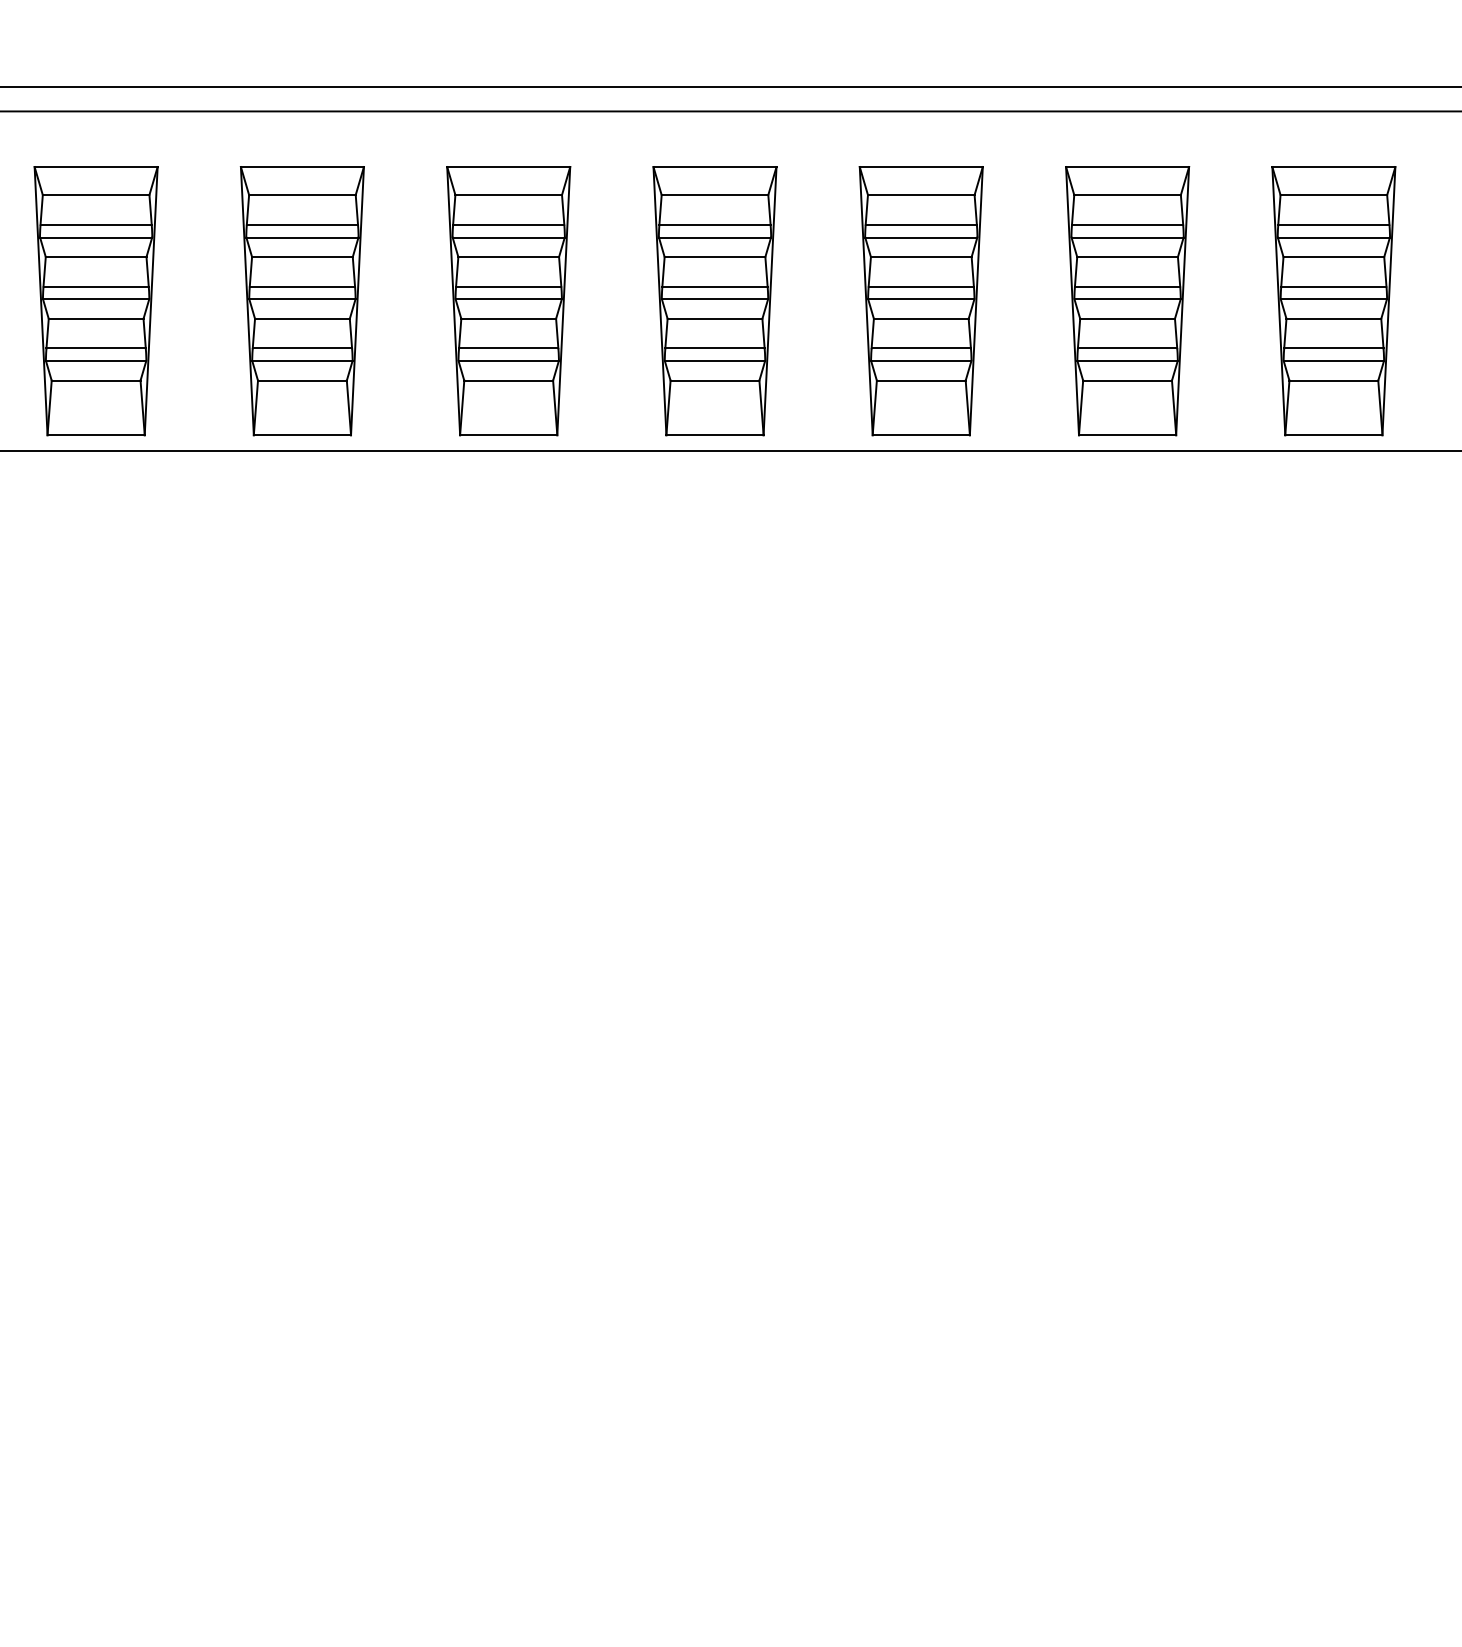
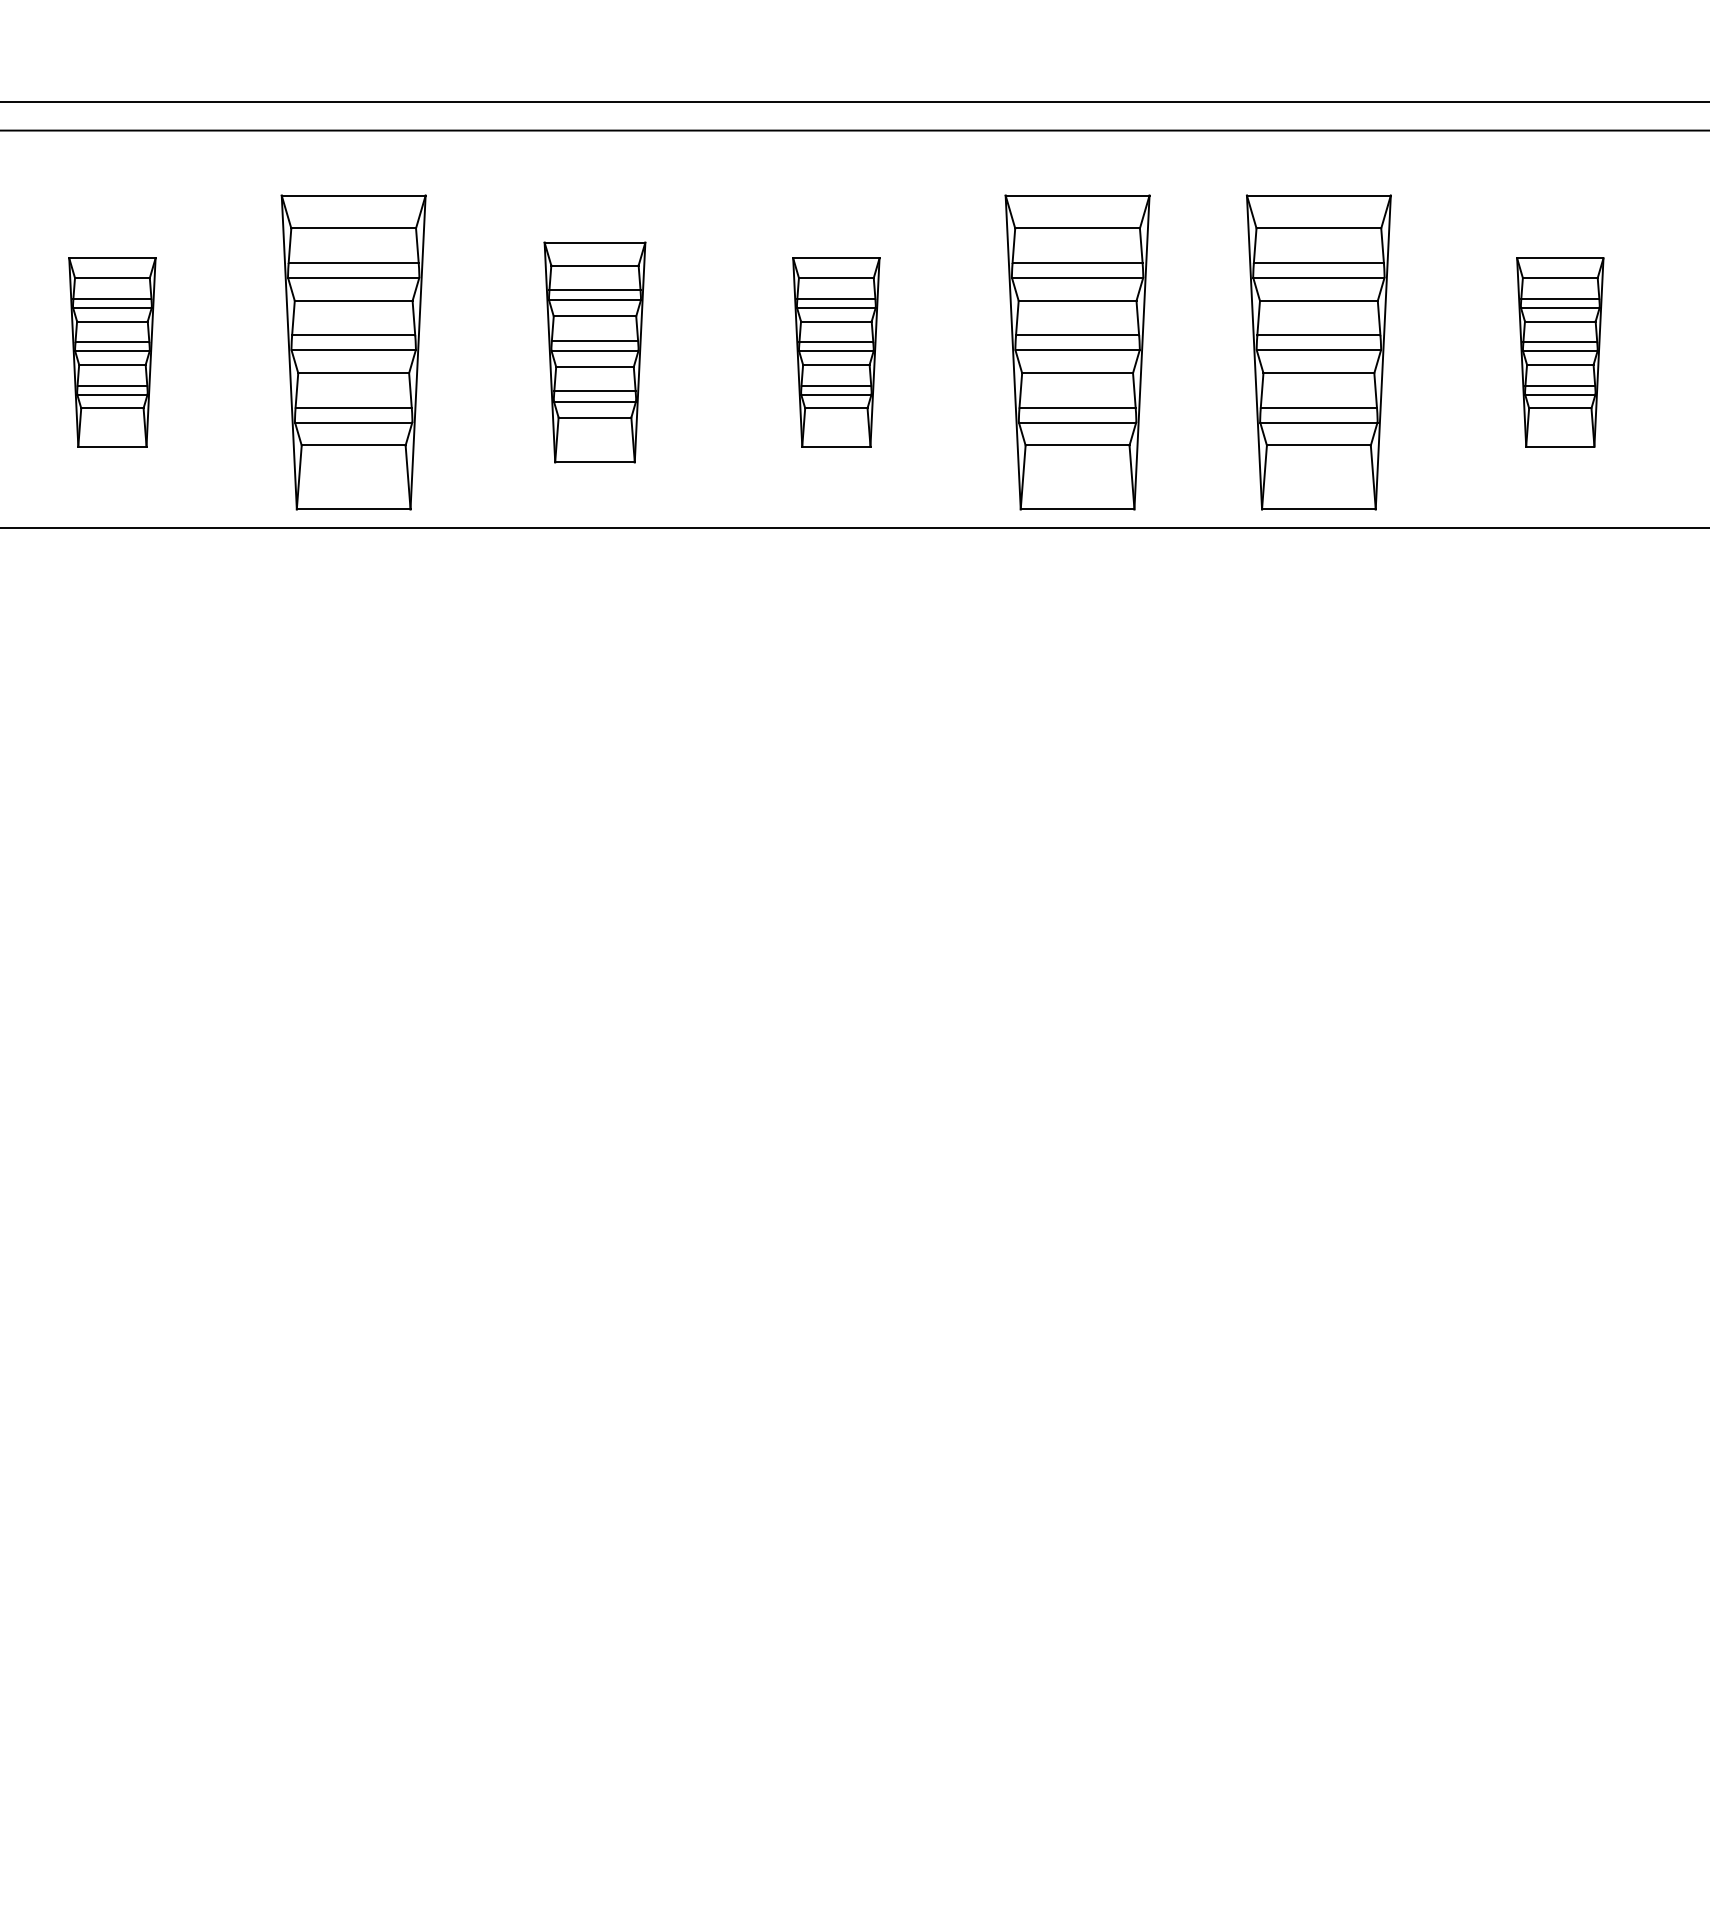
part: (96, 301) -> (112, 352), size x0.6
part: (508, 301) -> (594, 352), size x0.7
part: (715, 301) -> (836, 352), size x0.6
part: (1334, 301) -> (1560, 352), size x0.6

